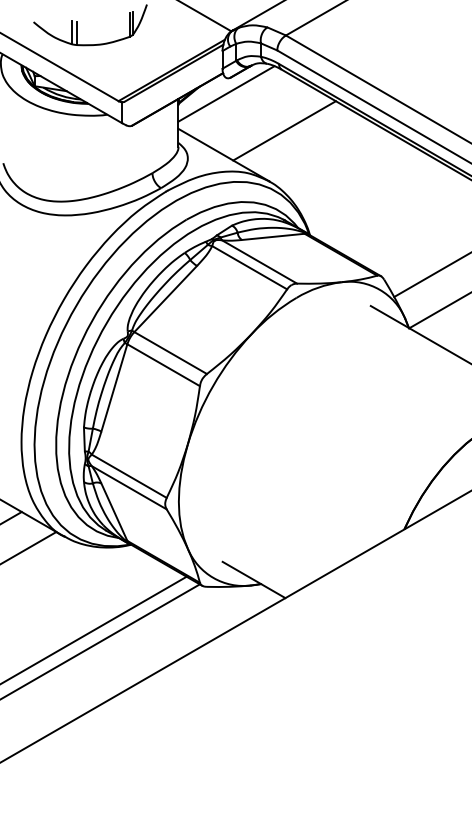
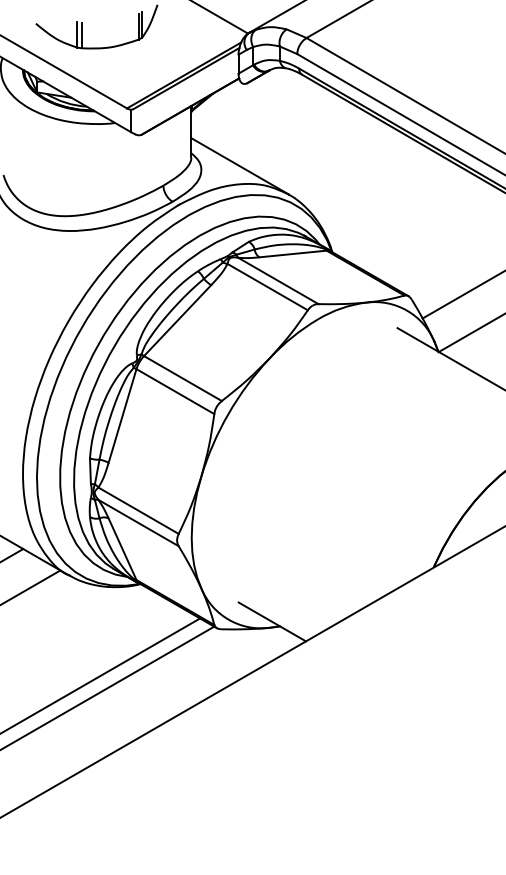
line: (226, 93) -> (242, 100), removed
line: (284, 131) -> (305, 140), removed

